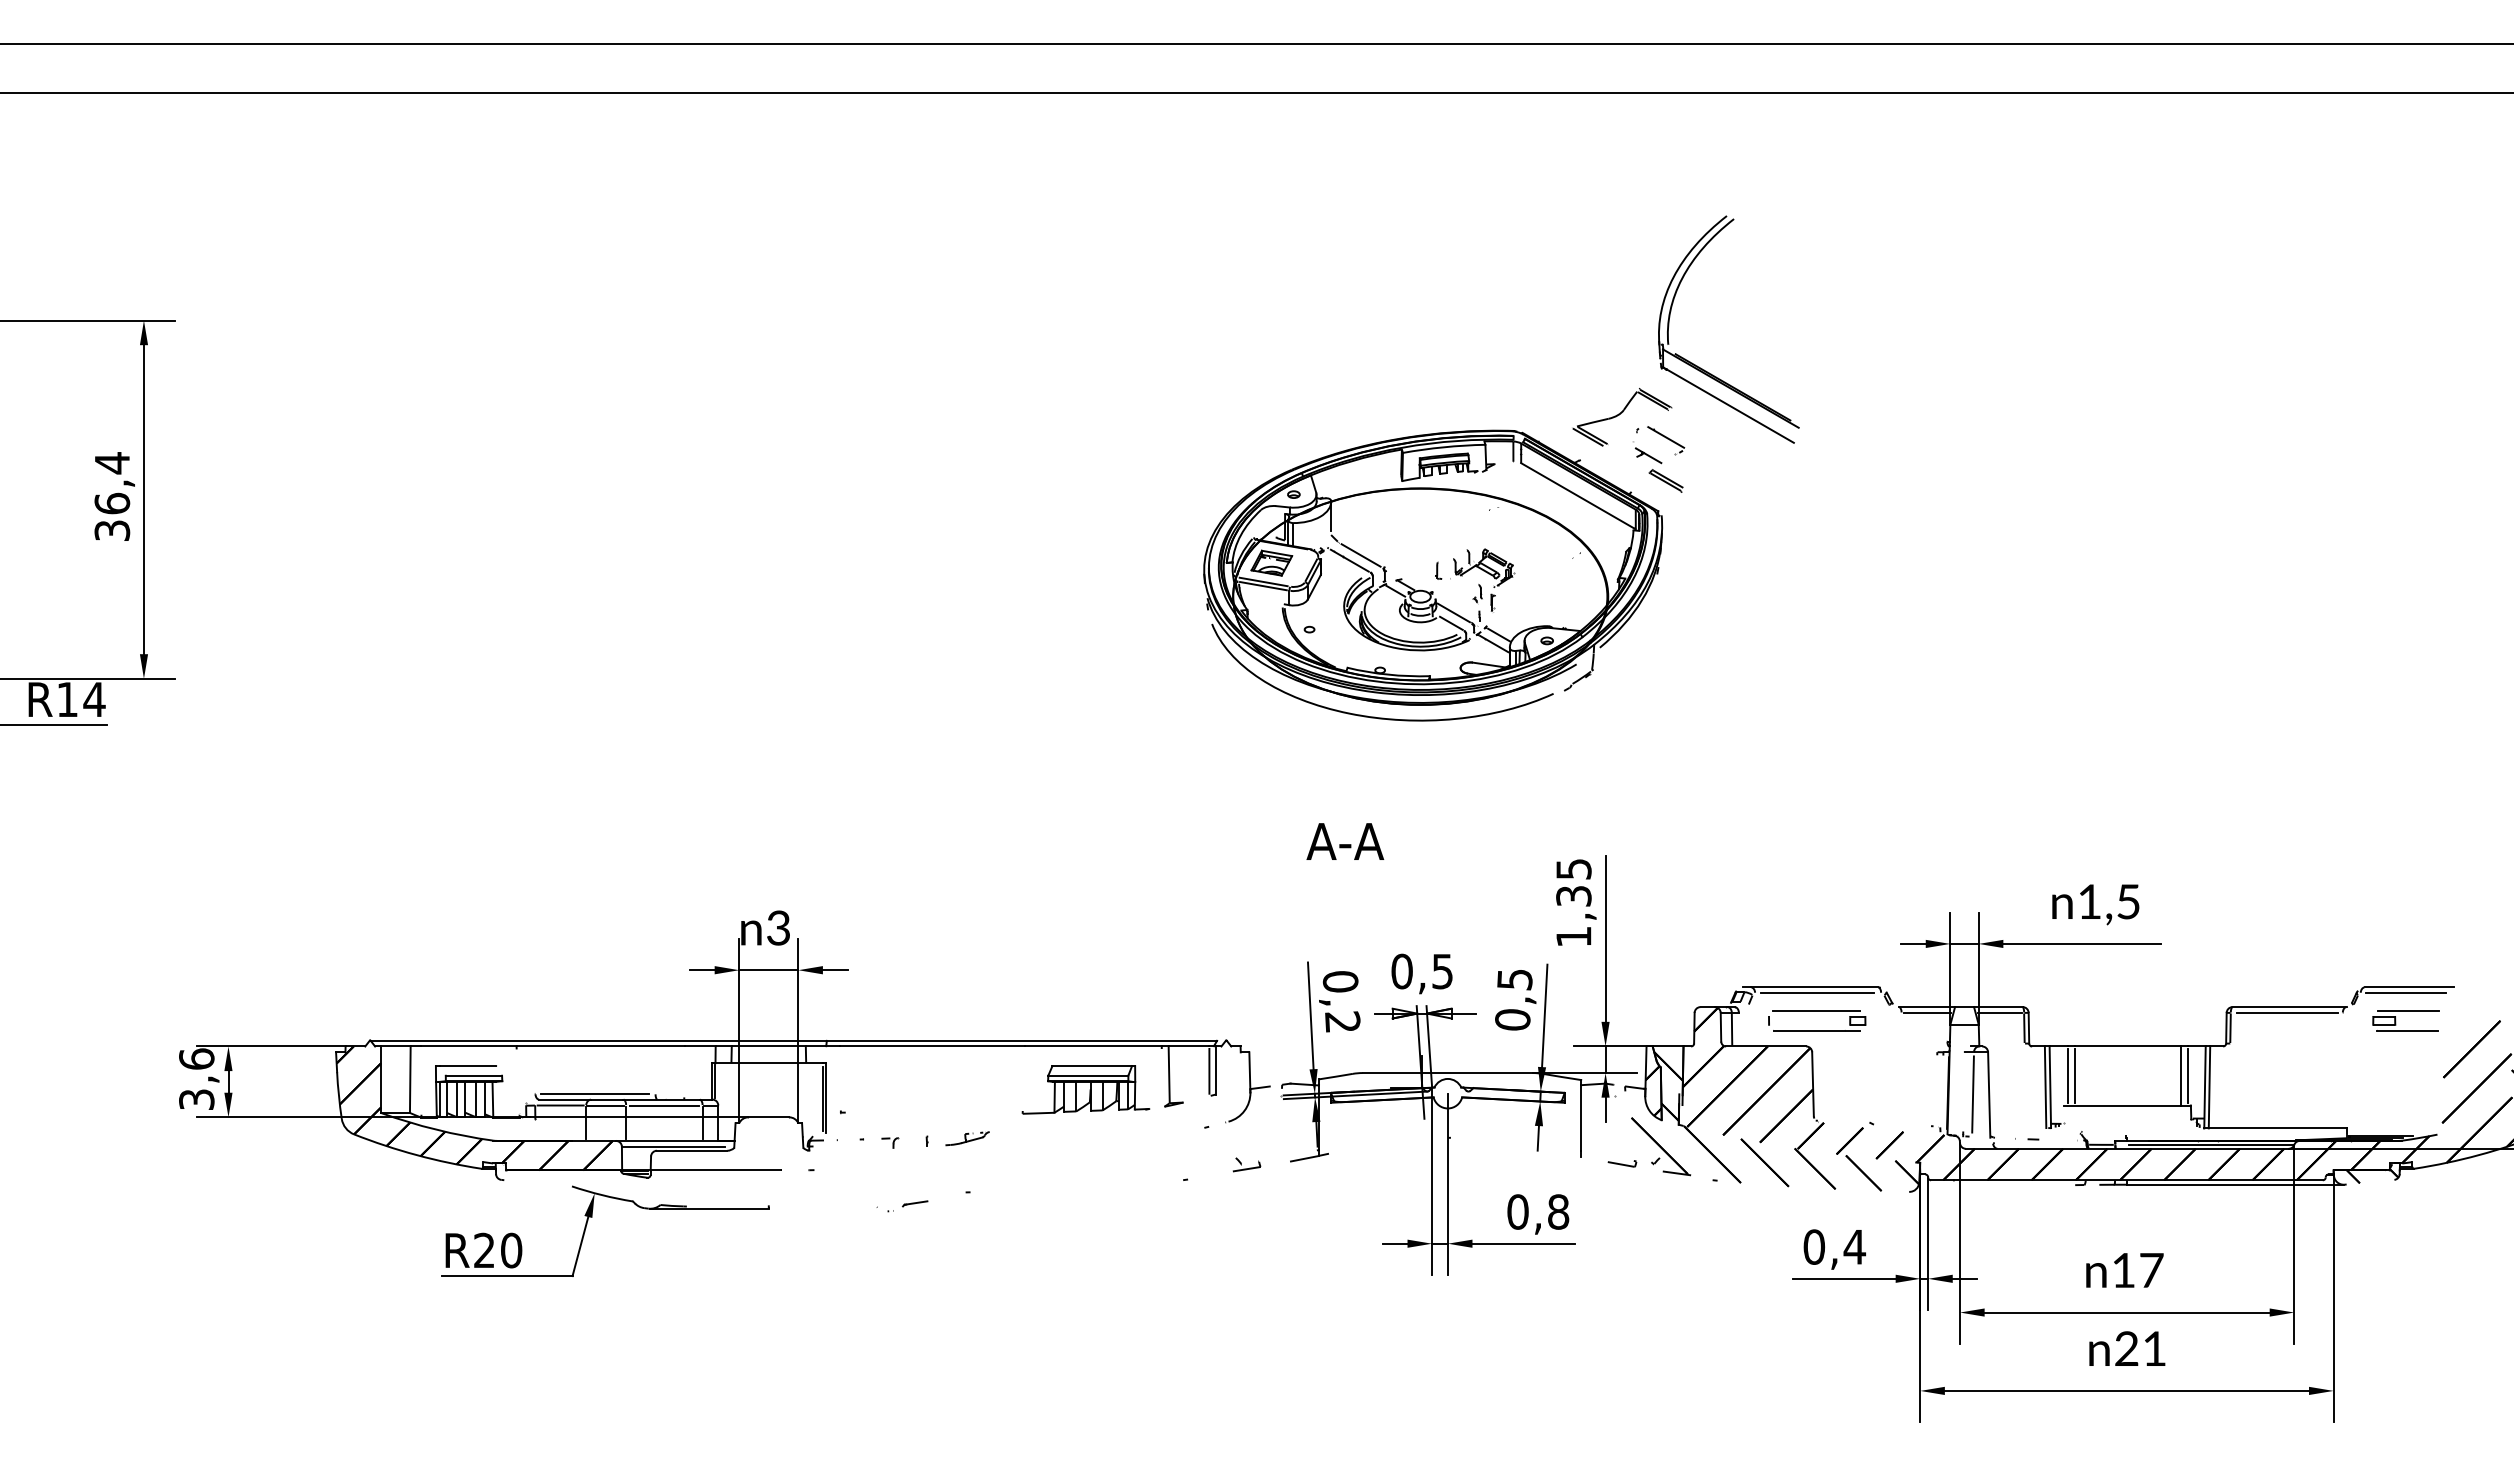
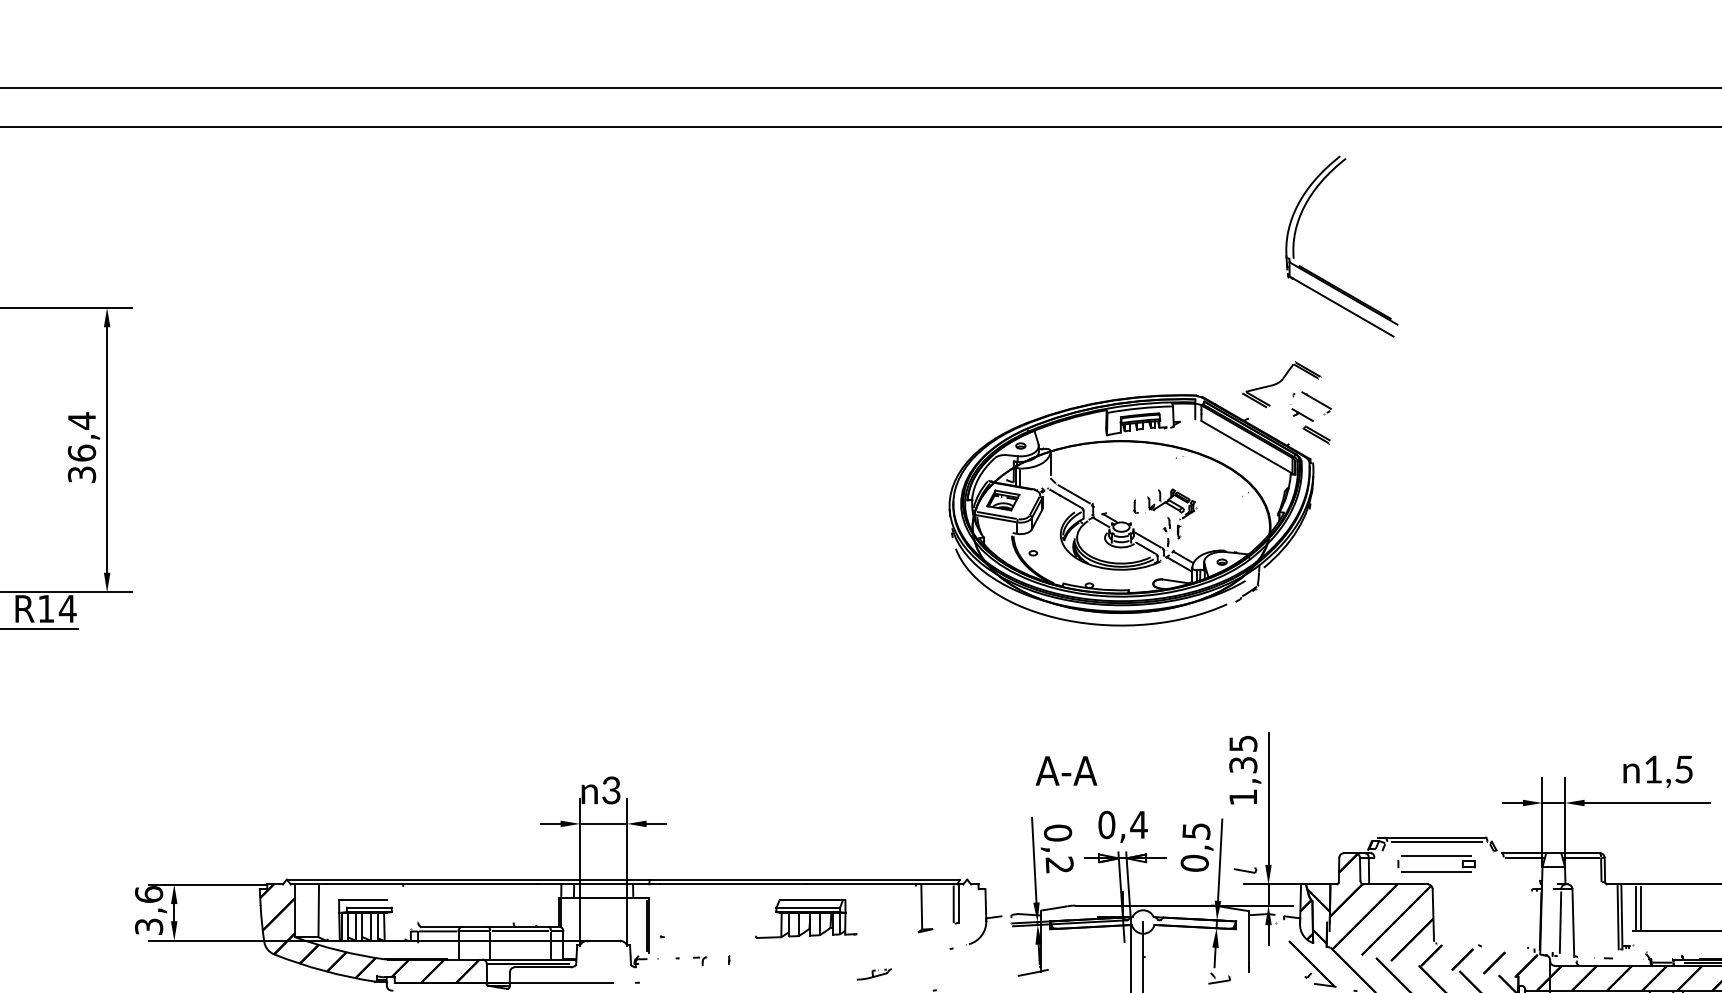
part: (1706, 370) -> (1324, 279), moved
text: (1345, 841) -> (1066, 770), moved
text: (1442, 971) -> (1138, 824), 0,5 -> 0,4
part: (1085, 1089) -> (805, 918), moved
line: (594, 1093) -> (465, 921), removed
part: (967, 1138) -> (874, 974), moved
part: (1622, 1163) -> (1245, 870), moved
part: (1246, 1164) -> (1219, 978), moved

